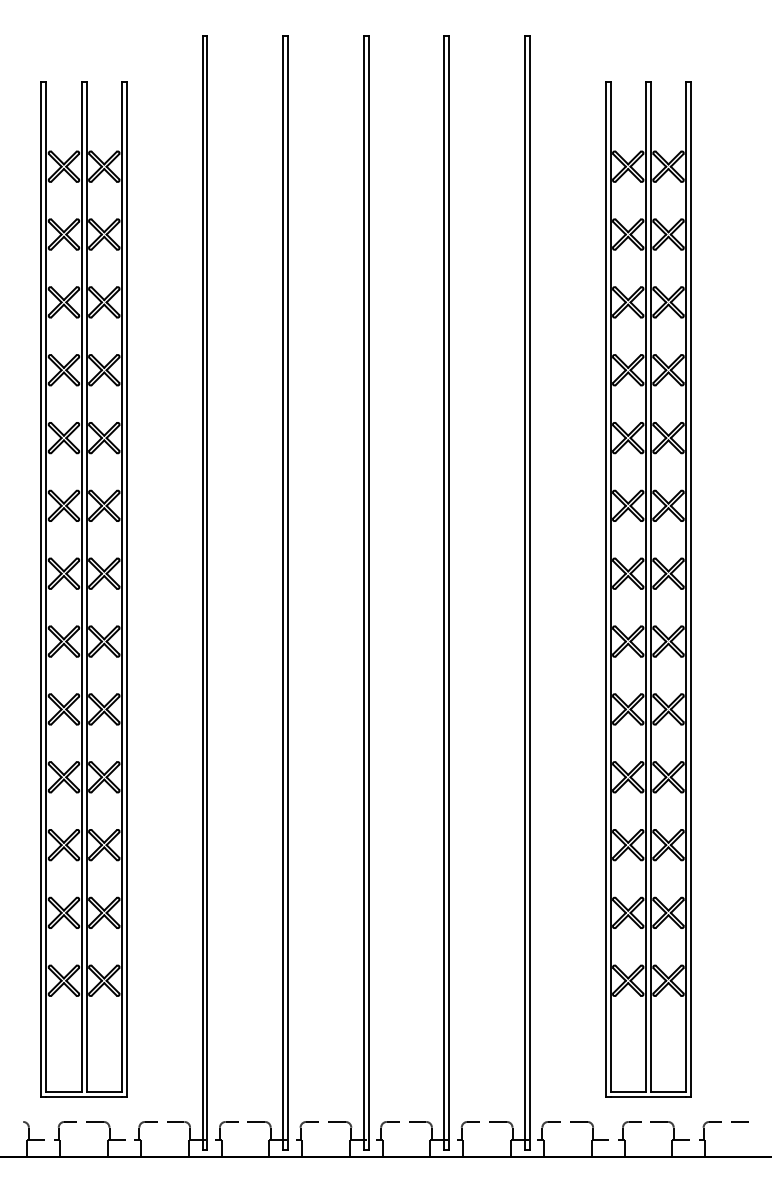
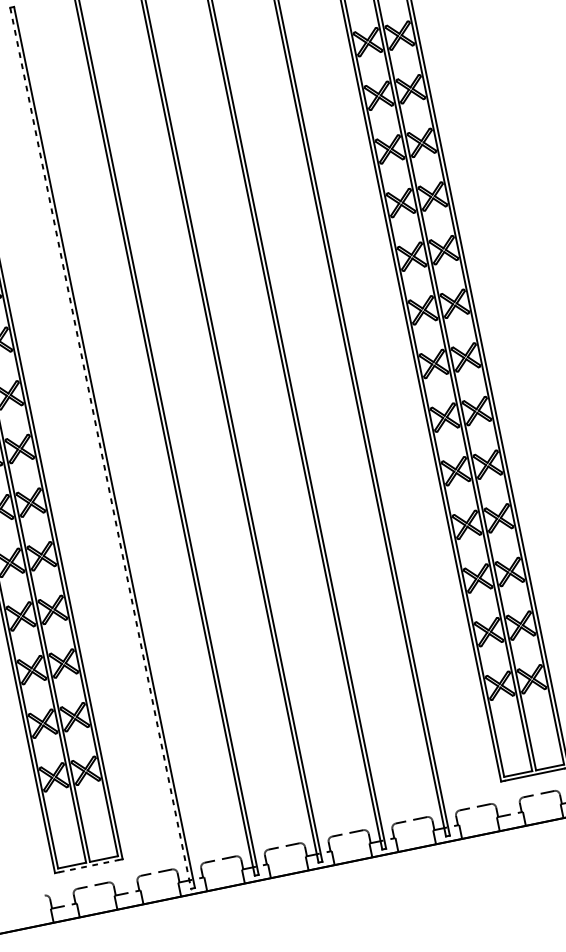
line: (202, 593) -> (100, 448), solid -> dashed
line: (84, 1097) -> (89, 866), solid -> dashed

